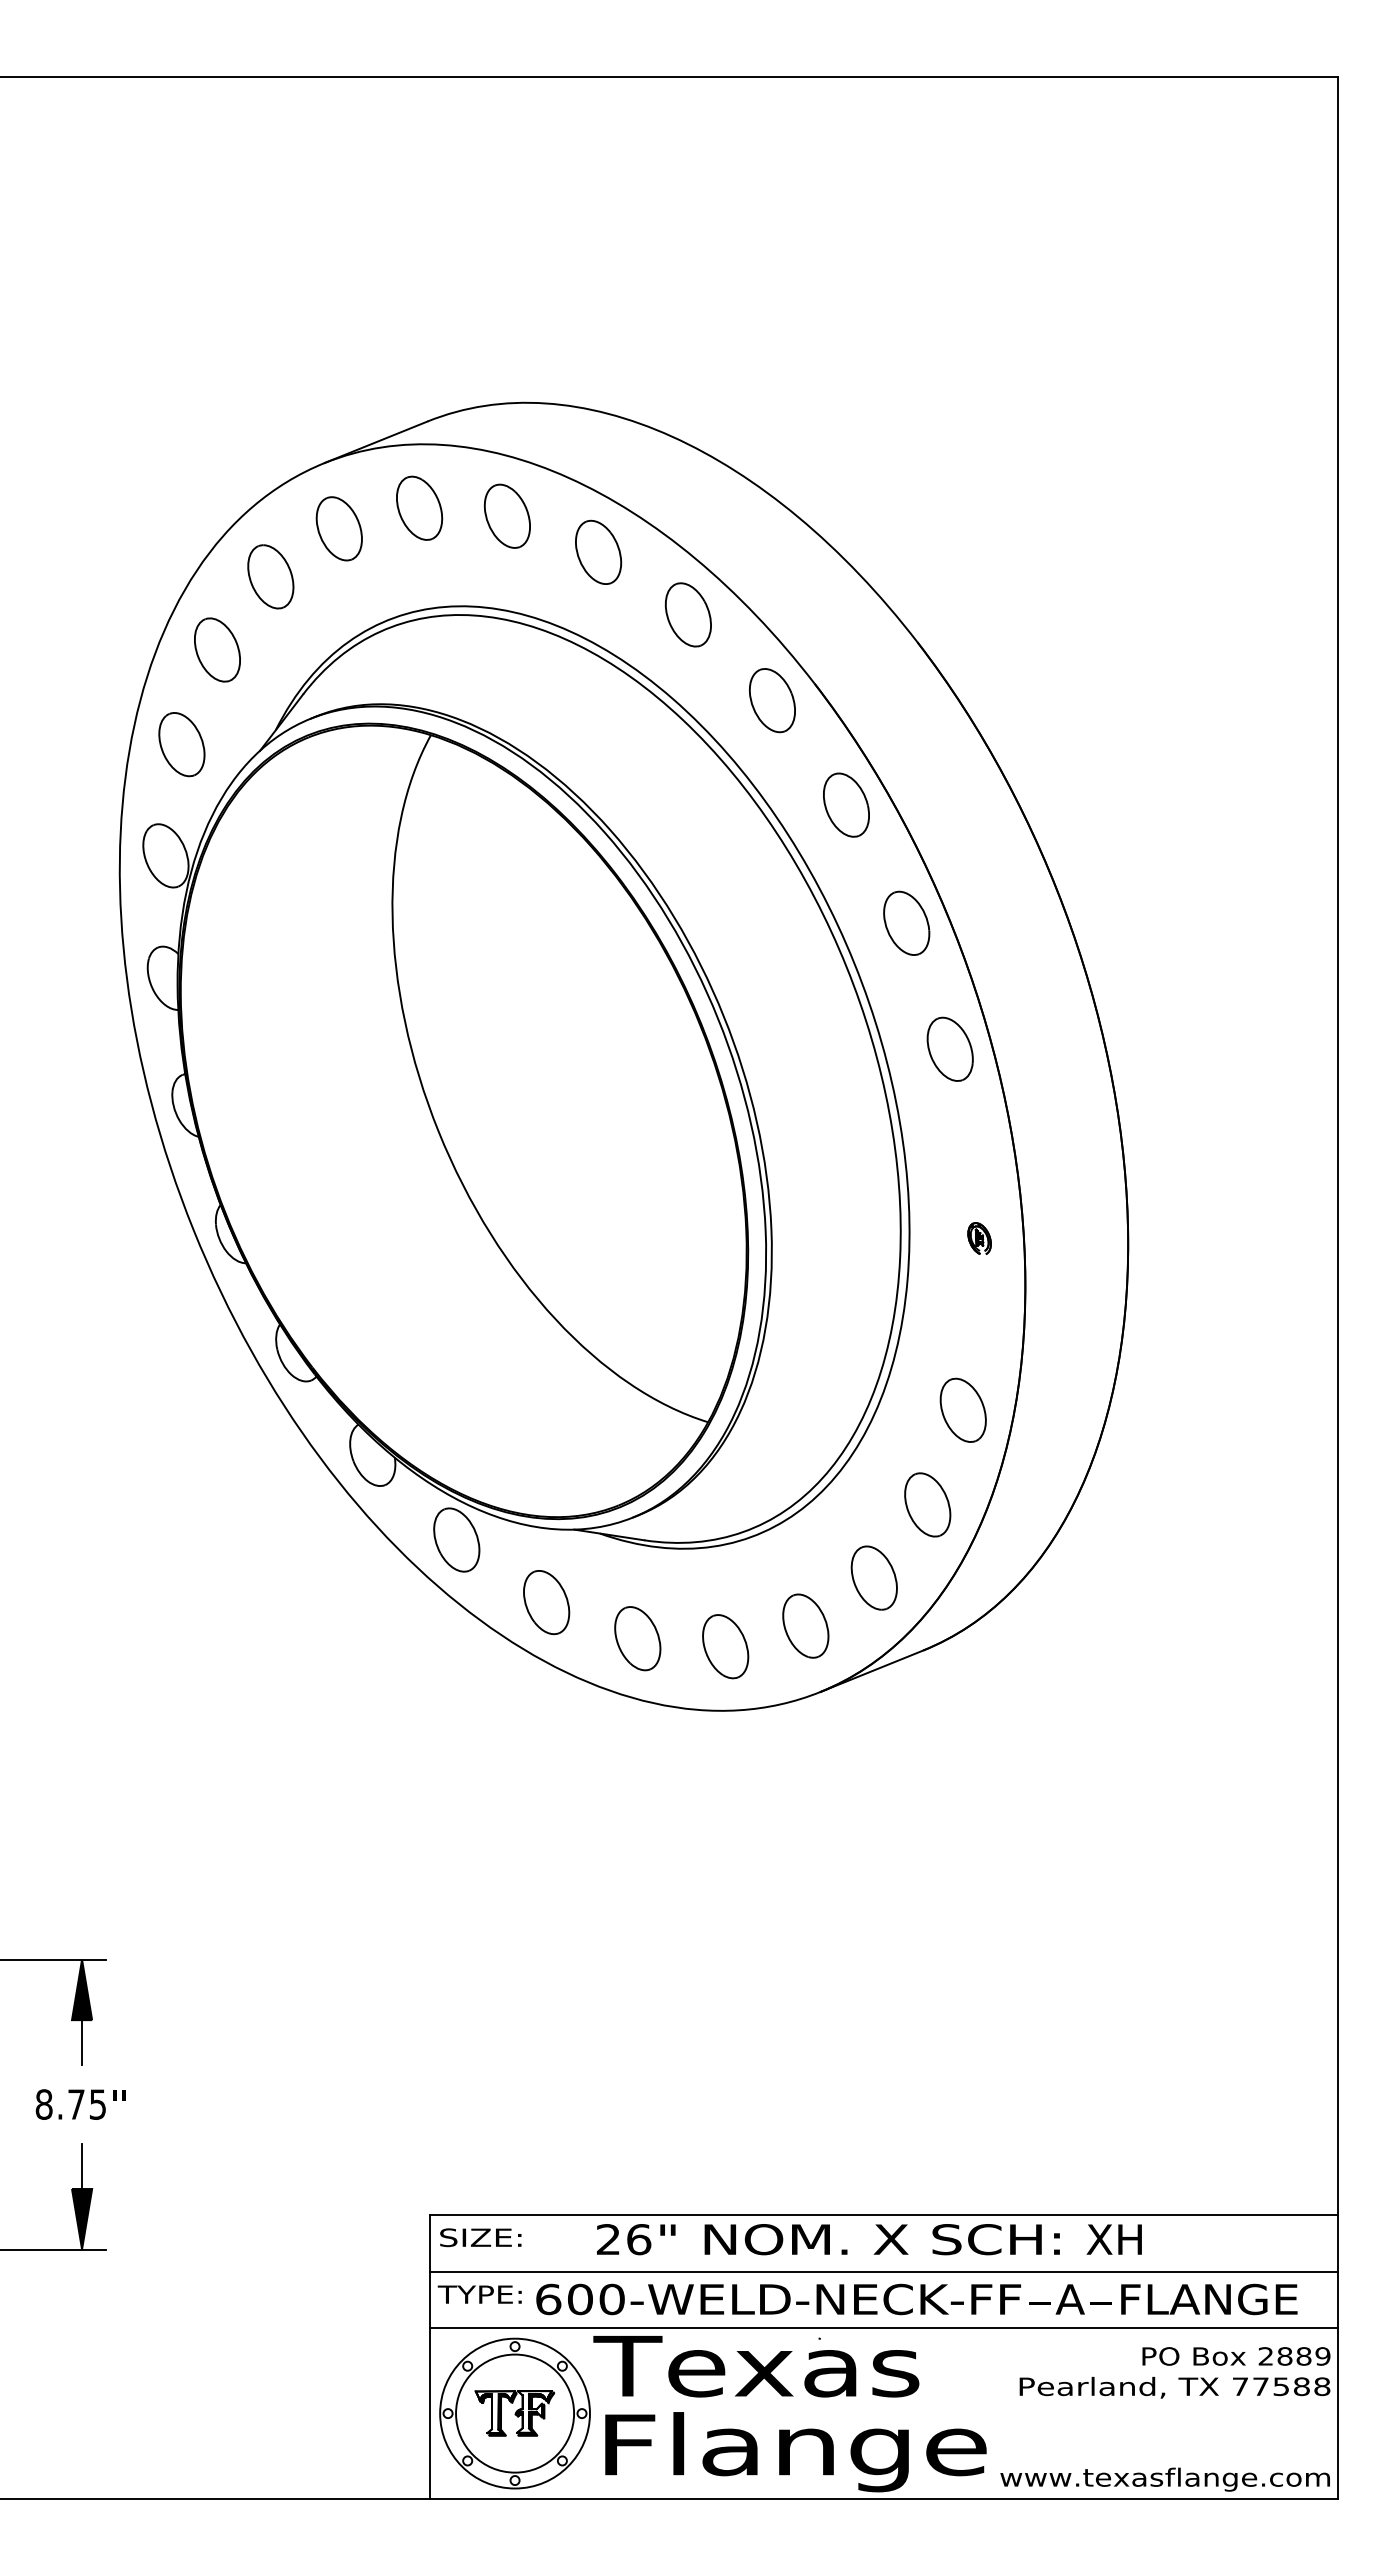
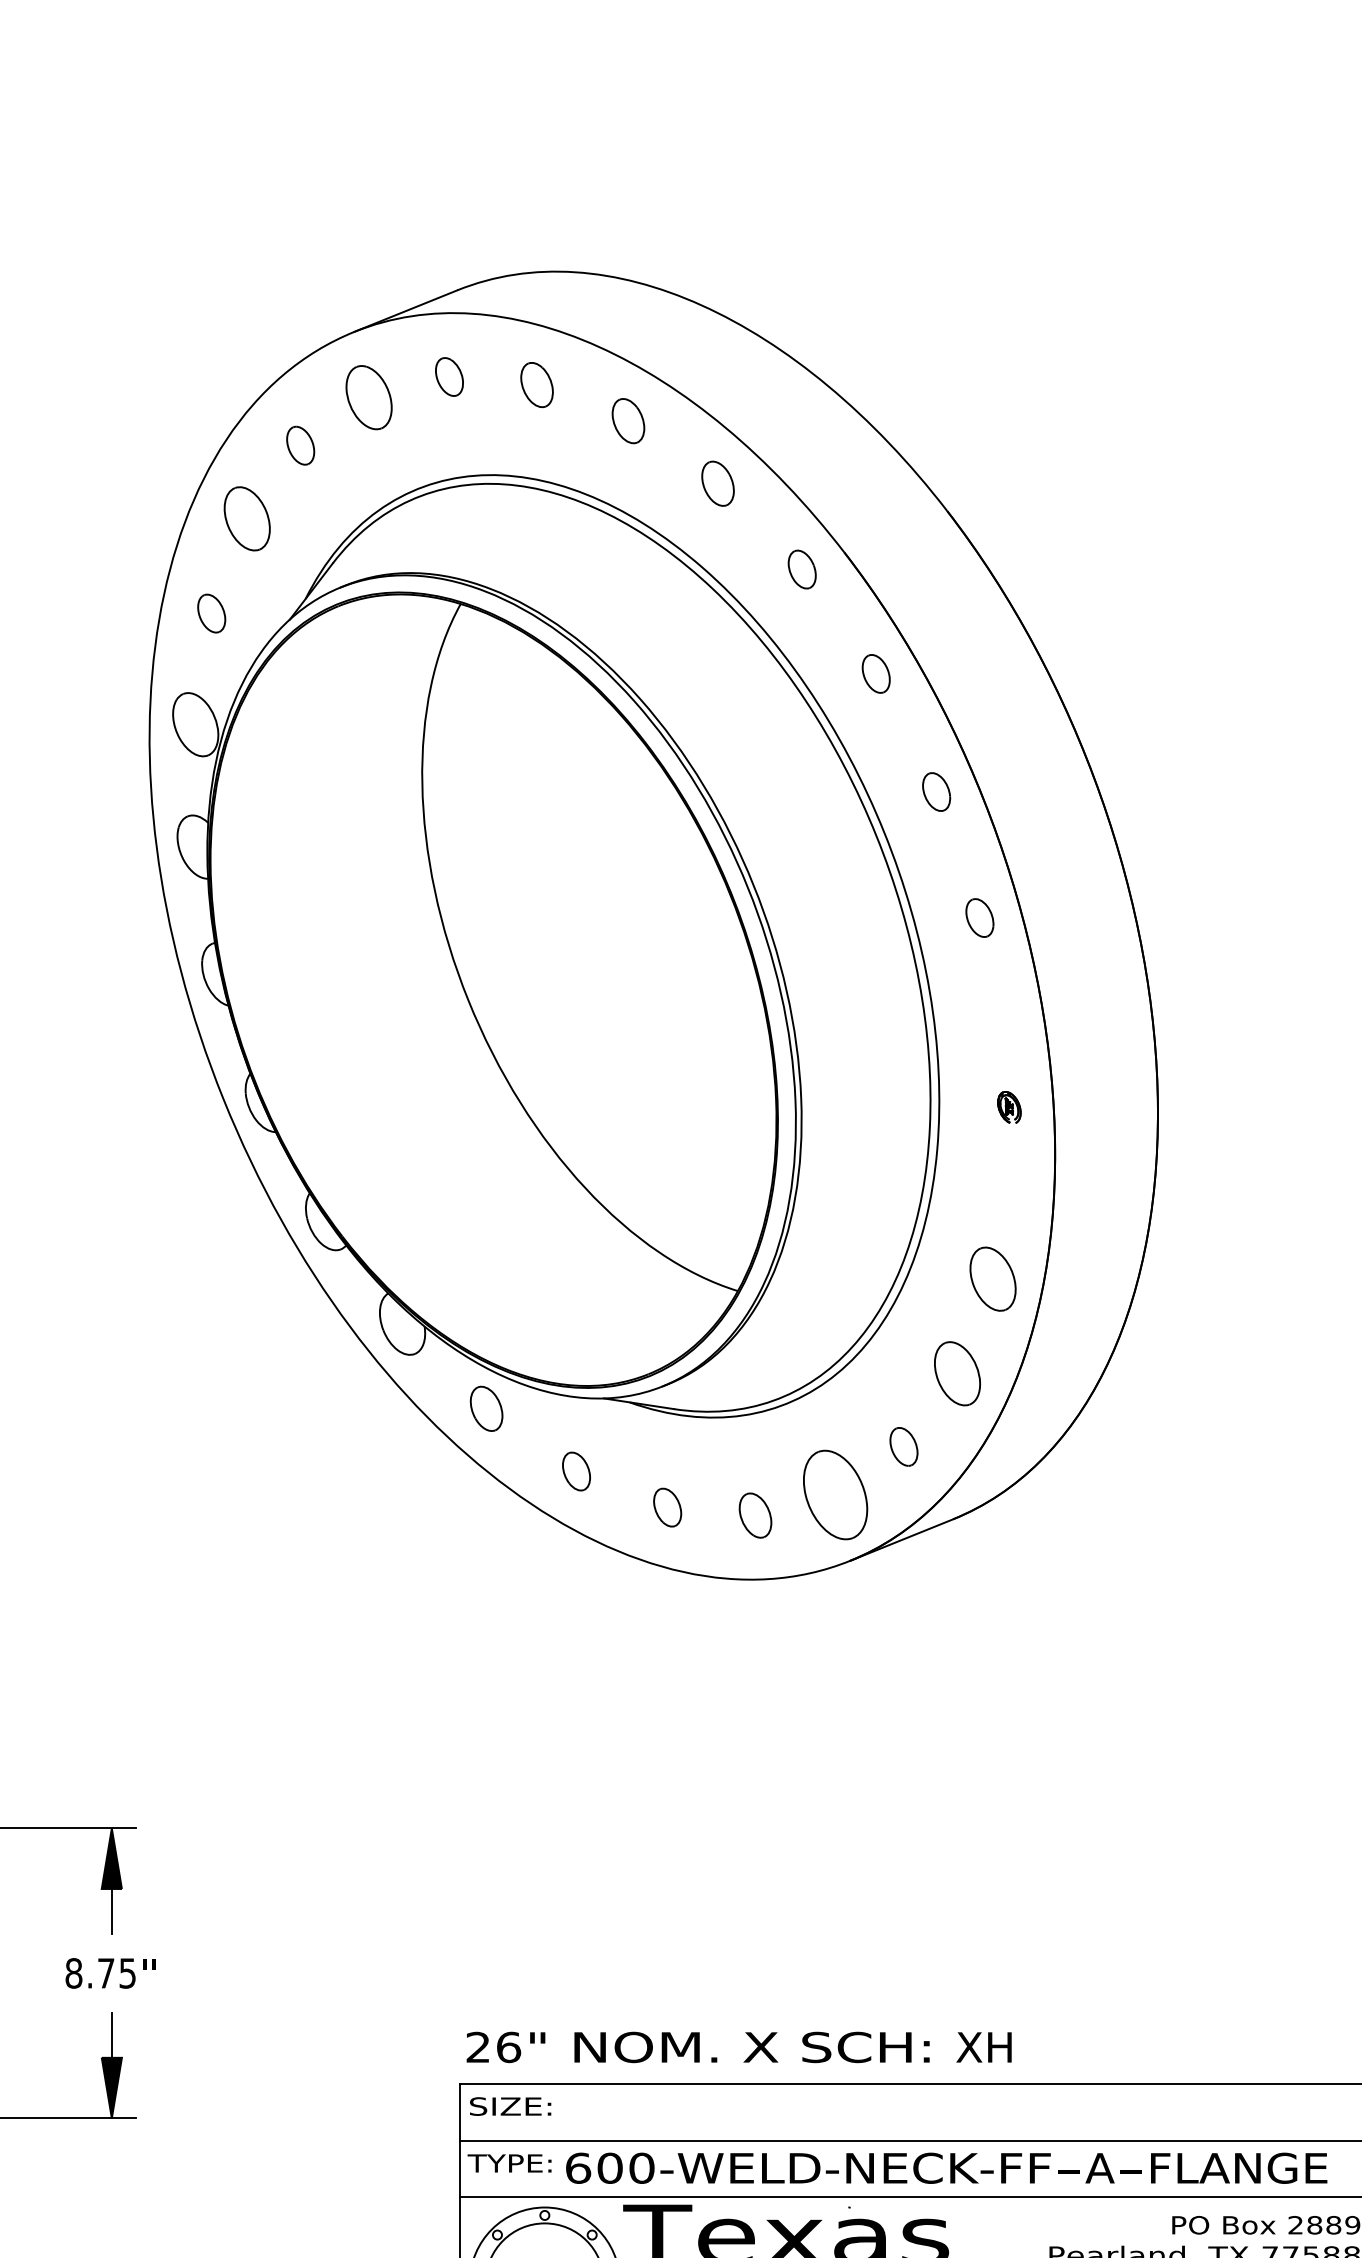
part: (419, 507) -> (449, 376), size x0.6
part: (506, 515) -> (536, 384), size x0.7
part: (598, 551) -> (628, 420), size x0.7
part: (270, 576) -> (300, 445), size x0.6
part: (687, 614) -> (717, 483), size x0.7
part: (772, 700) -> (802, 569), size x0.6
part: (181, 744) -> (211, 613), size x0.6
part: (846, 804) -> (876, 673), size x0.6
part: (906, 922) -> (936, 791), size x0.6
part: (949, 1048) -> (979, 917), size x0.6
part: (456, 1539) -> (486, 1408), size x0.7
part: (873, 1577) -> (903, 1446), size x0.6
part: (546, 1602) -> (576, 1471), size x0.6
part: (805, 1625) -> (835, 1494), size x1.4
part: (637, 1638) -> (667, 1507), size x0.6
part: (725, 1646) -> (755, 1515), size x0.7
text: (869, 2239) -> (739, 2047), moved

